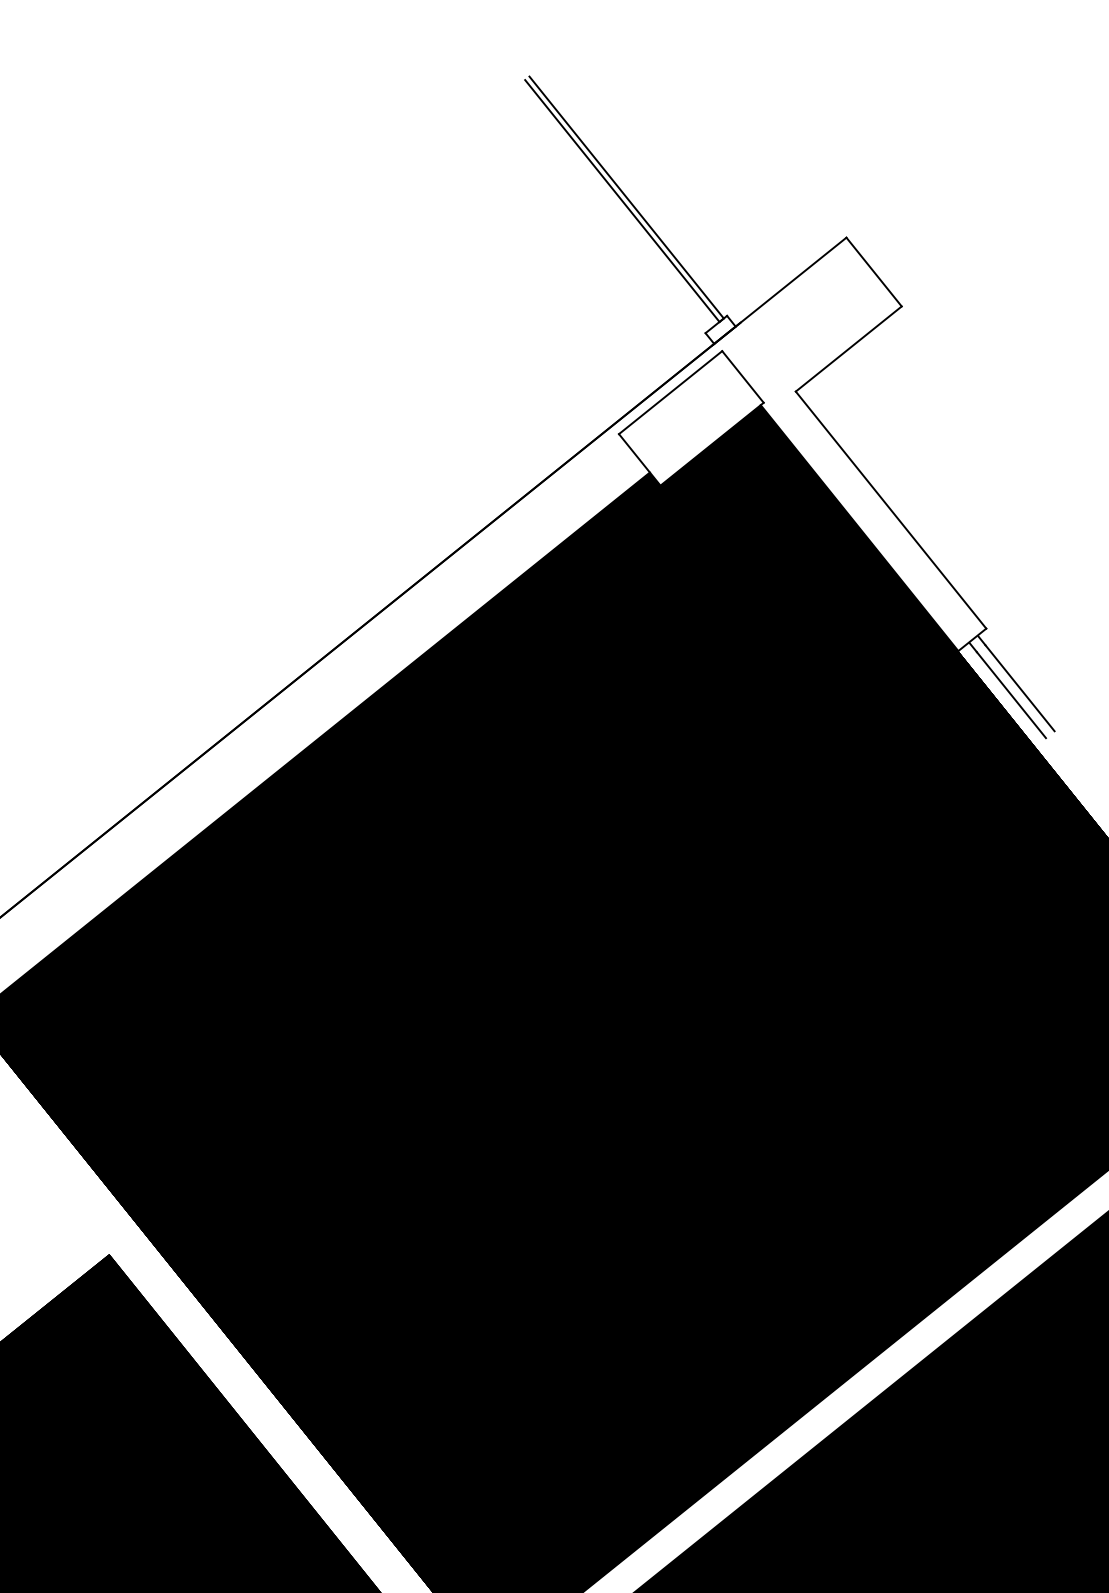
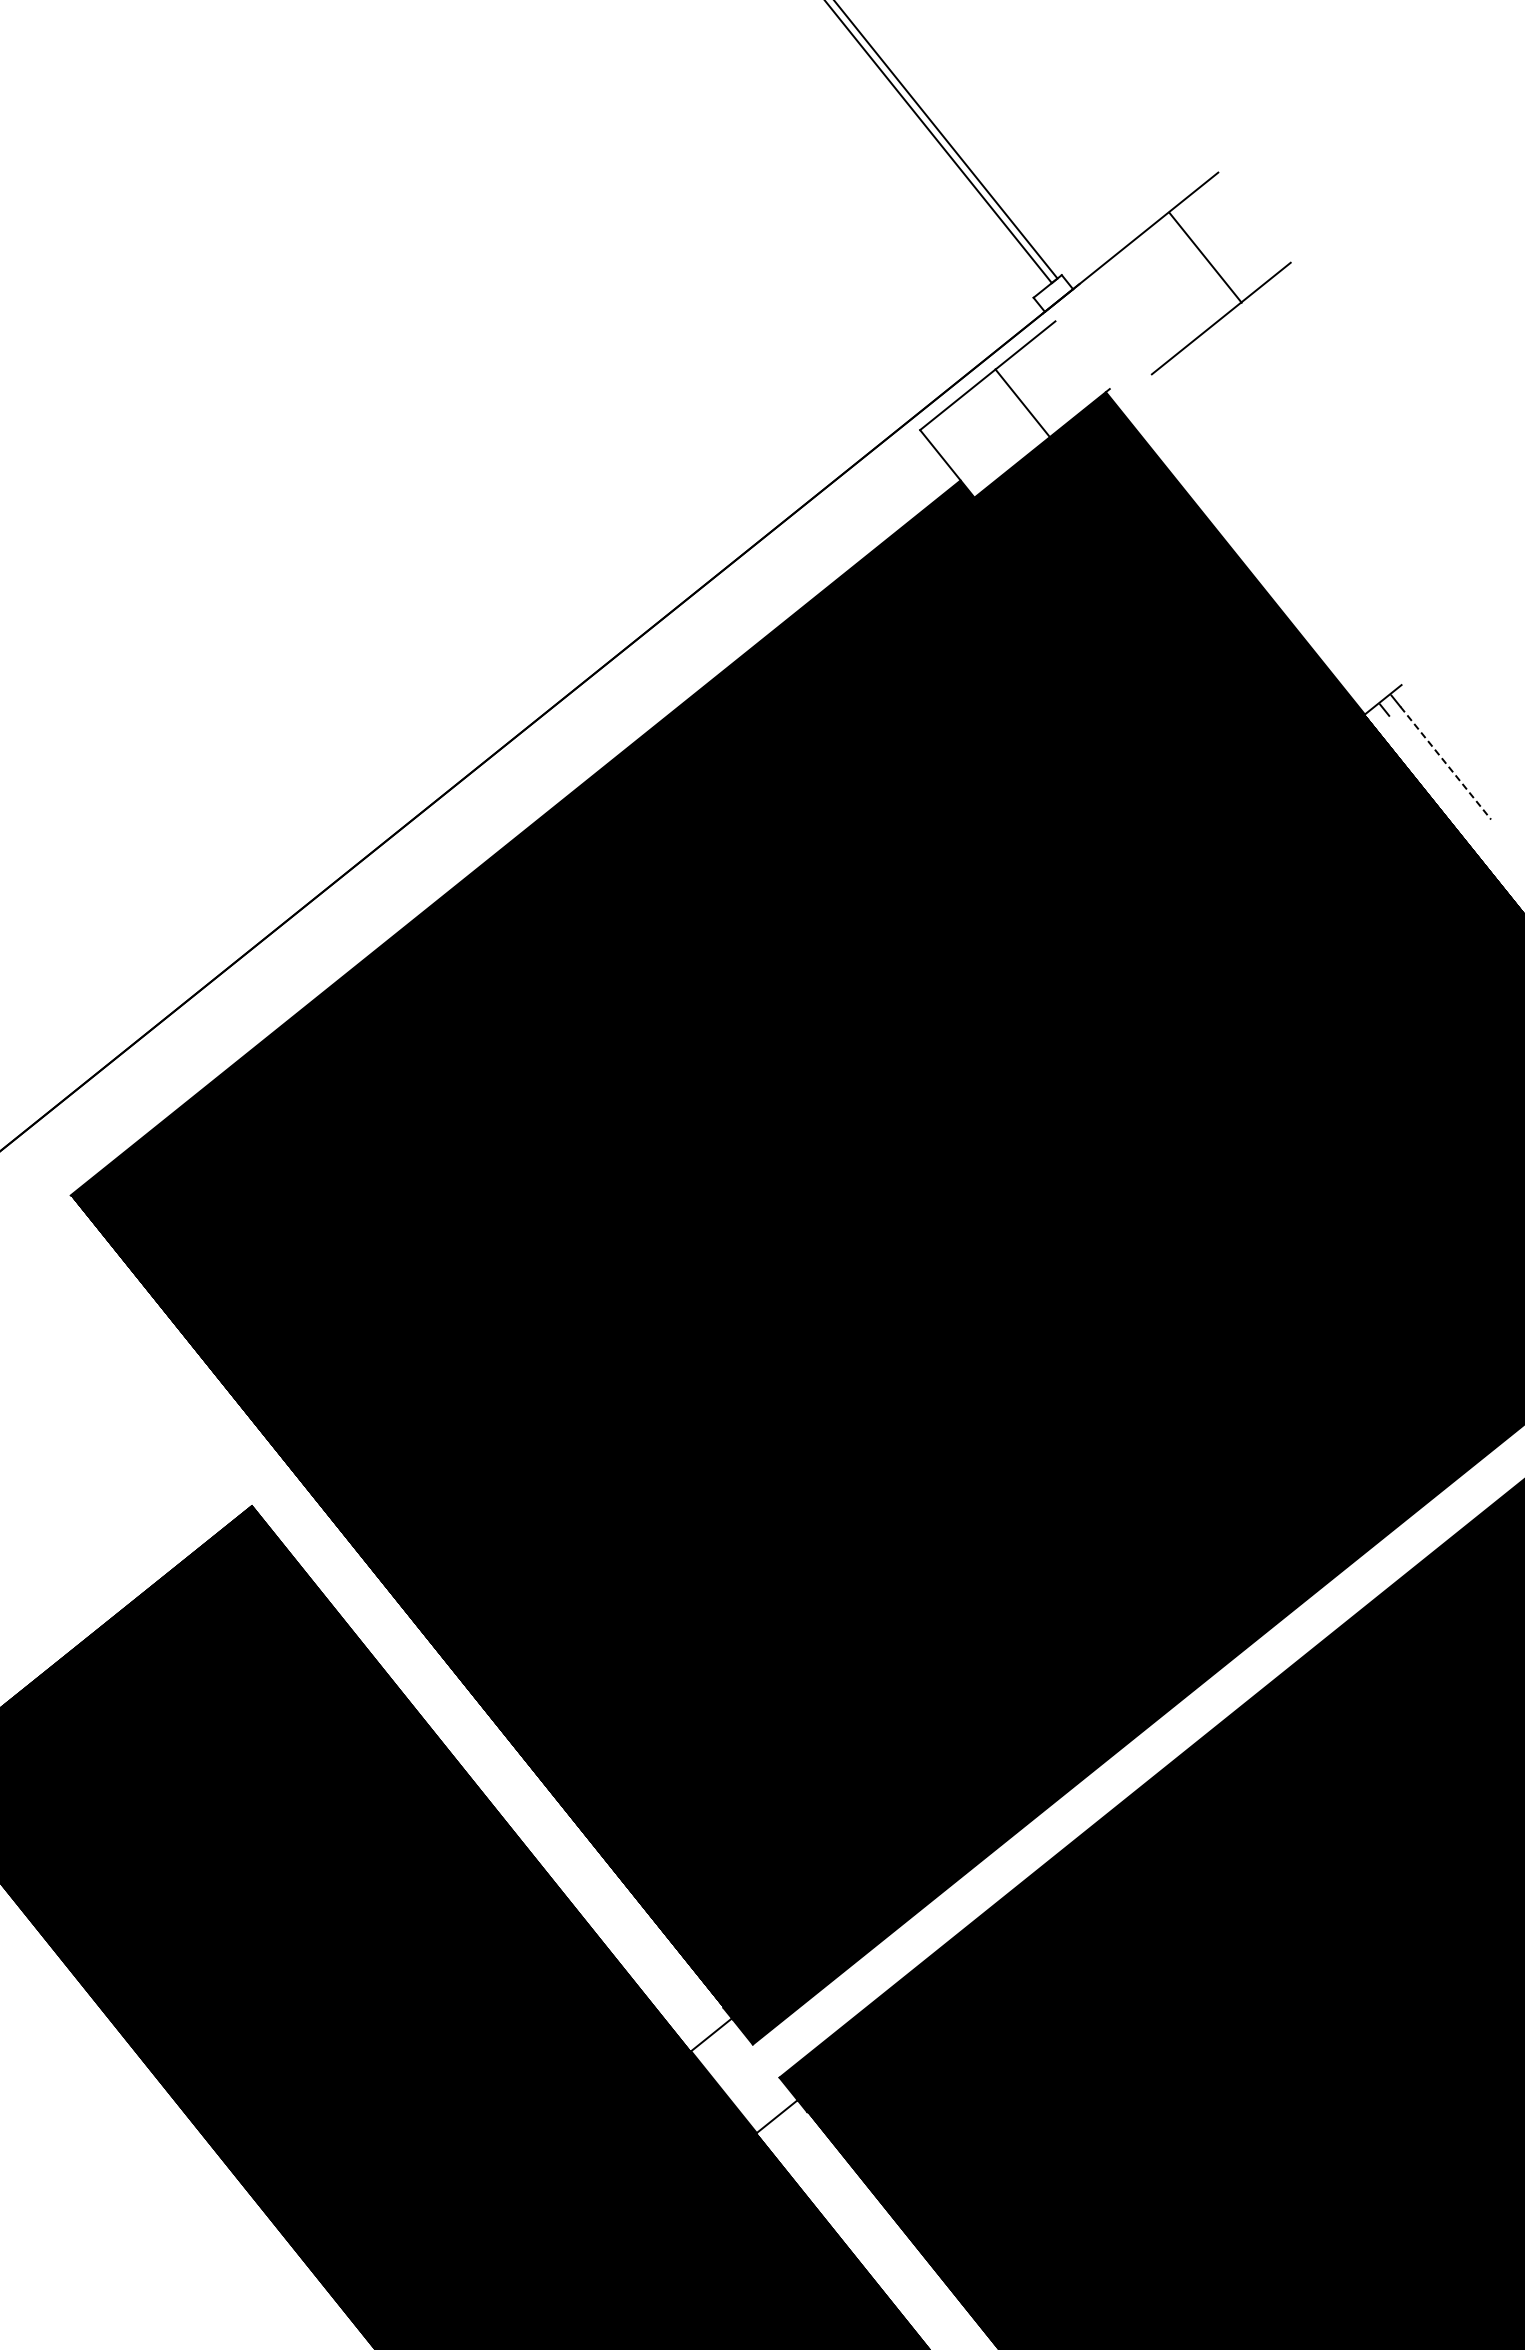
line: (874, 271) -> (1205, 257), moved
line: (742, 377) -> (1022, 403), moved
line: (890, 509) -> (1276, 529), removed
line: (1020, 688) -> (1446, 763), solid -> dashed
line: (1011, 694) -> (1434, 771), removed

